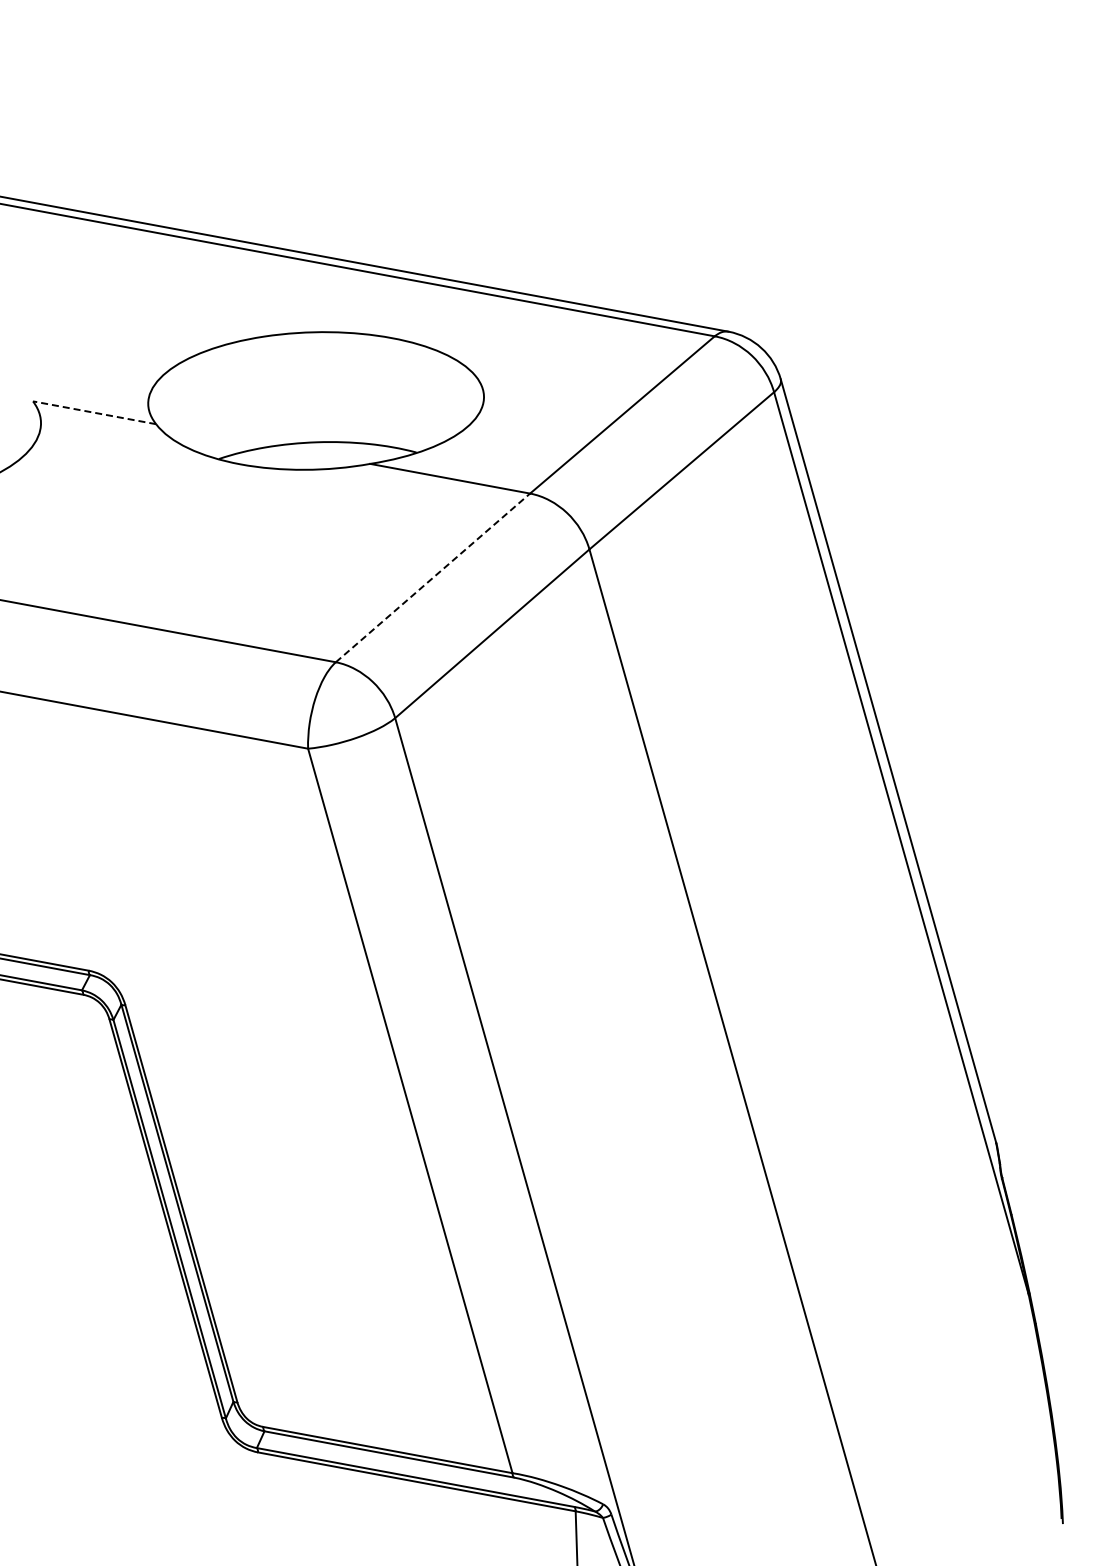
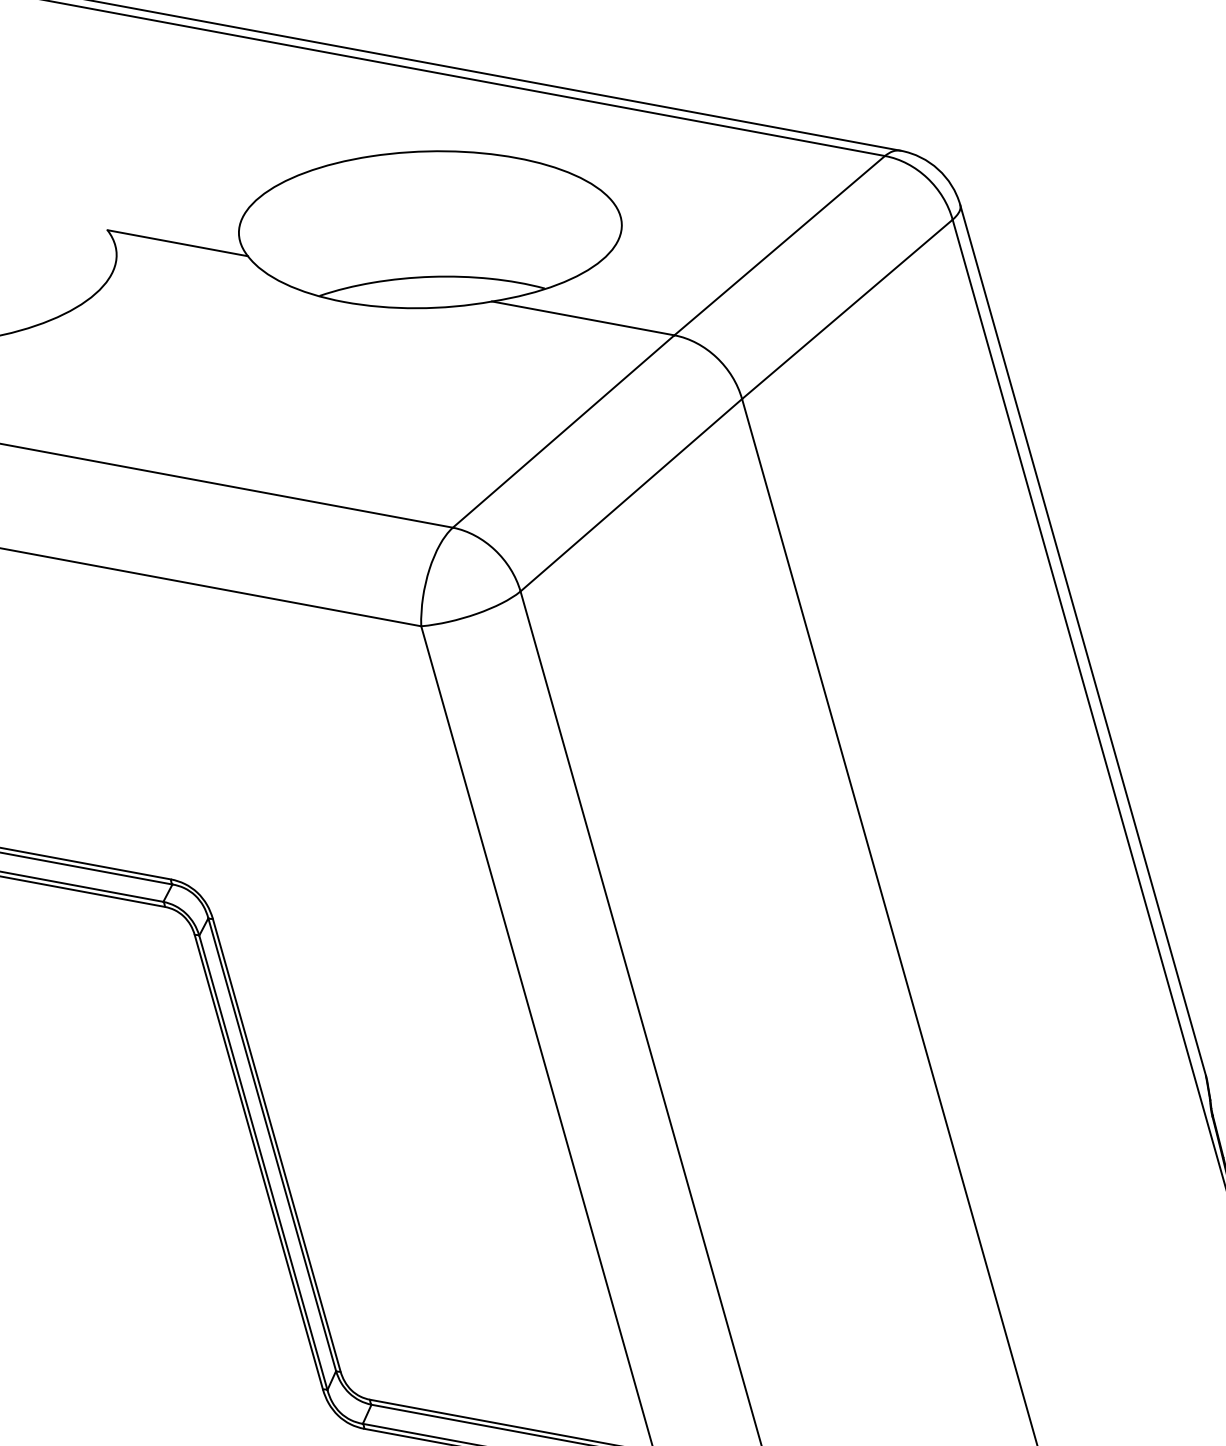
line: (94, 412) -> (177, 242), dashed -> solid
line: (432, 577) -> (563, 431), dashed -> solid

